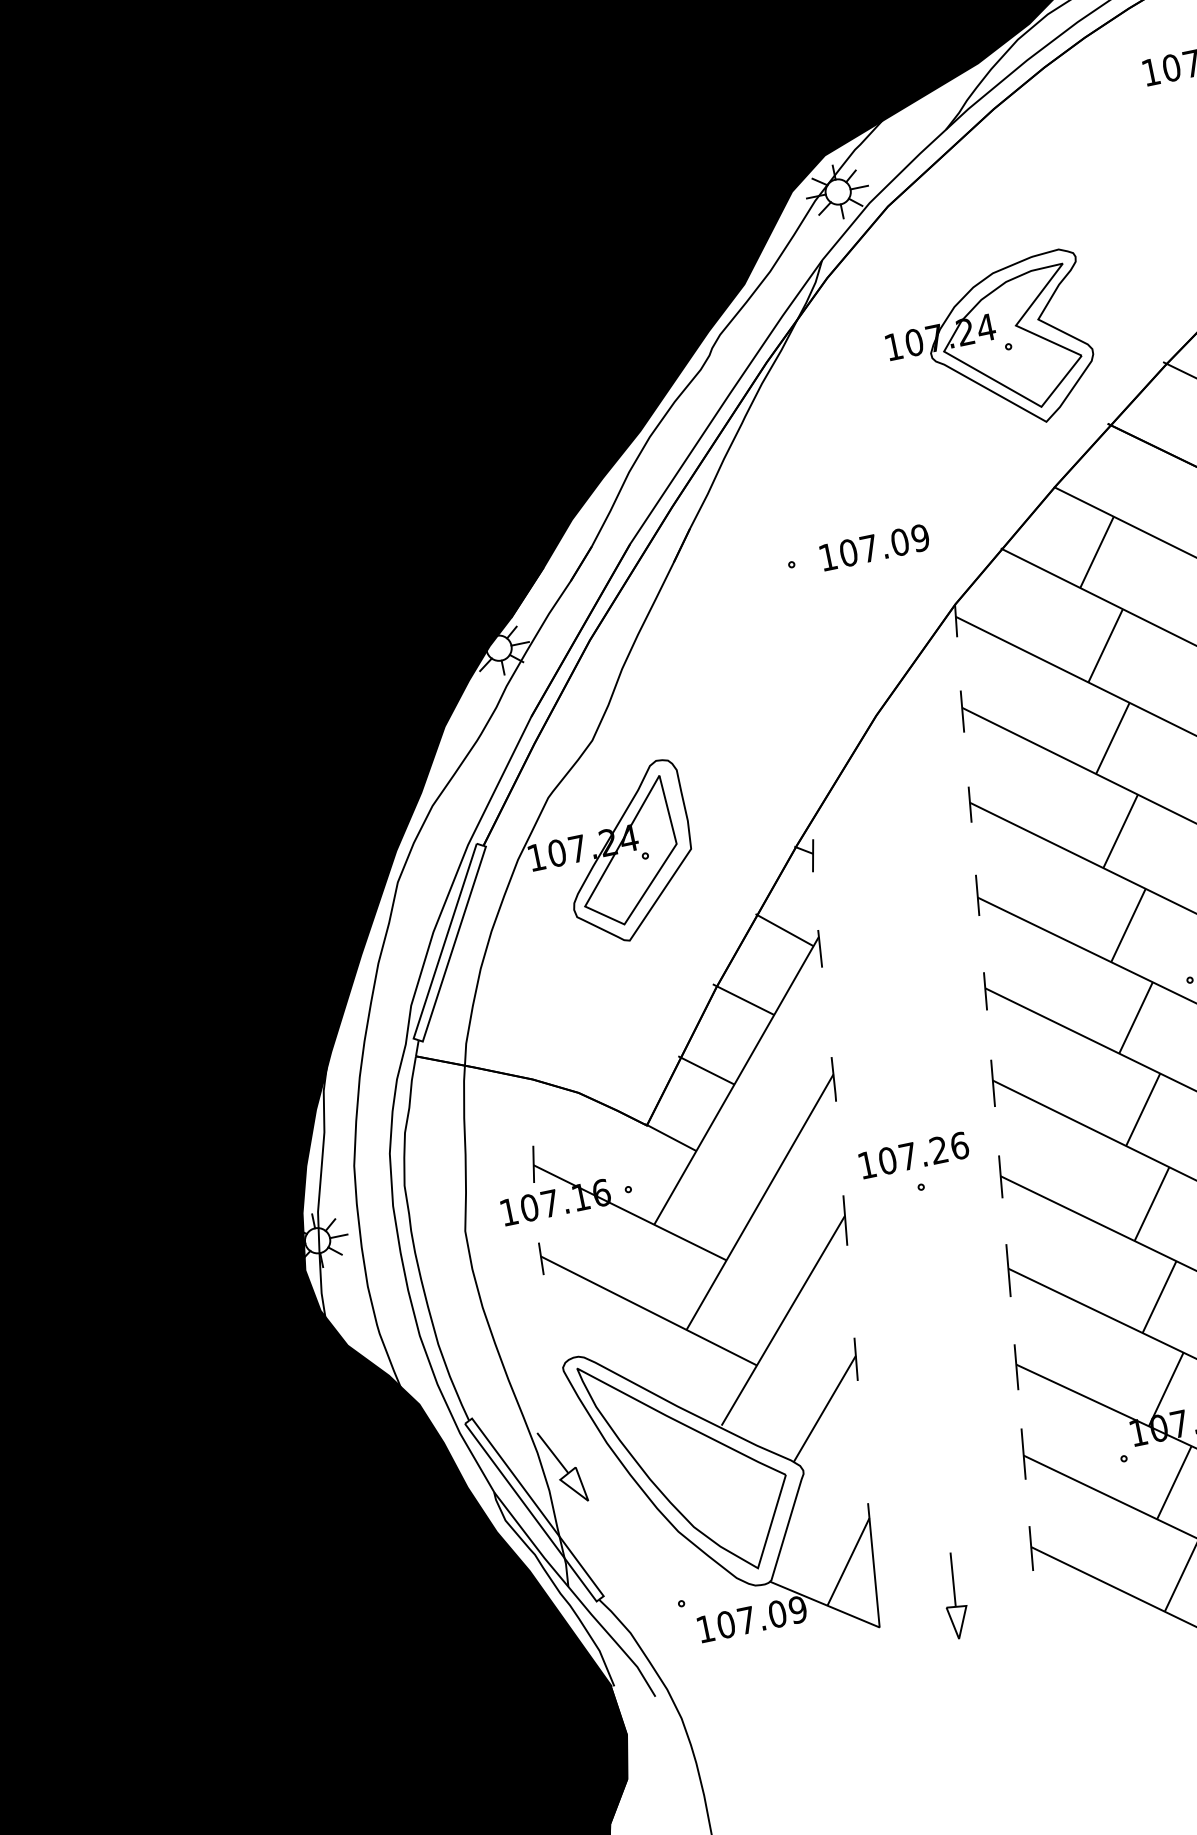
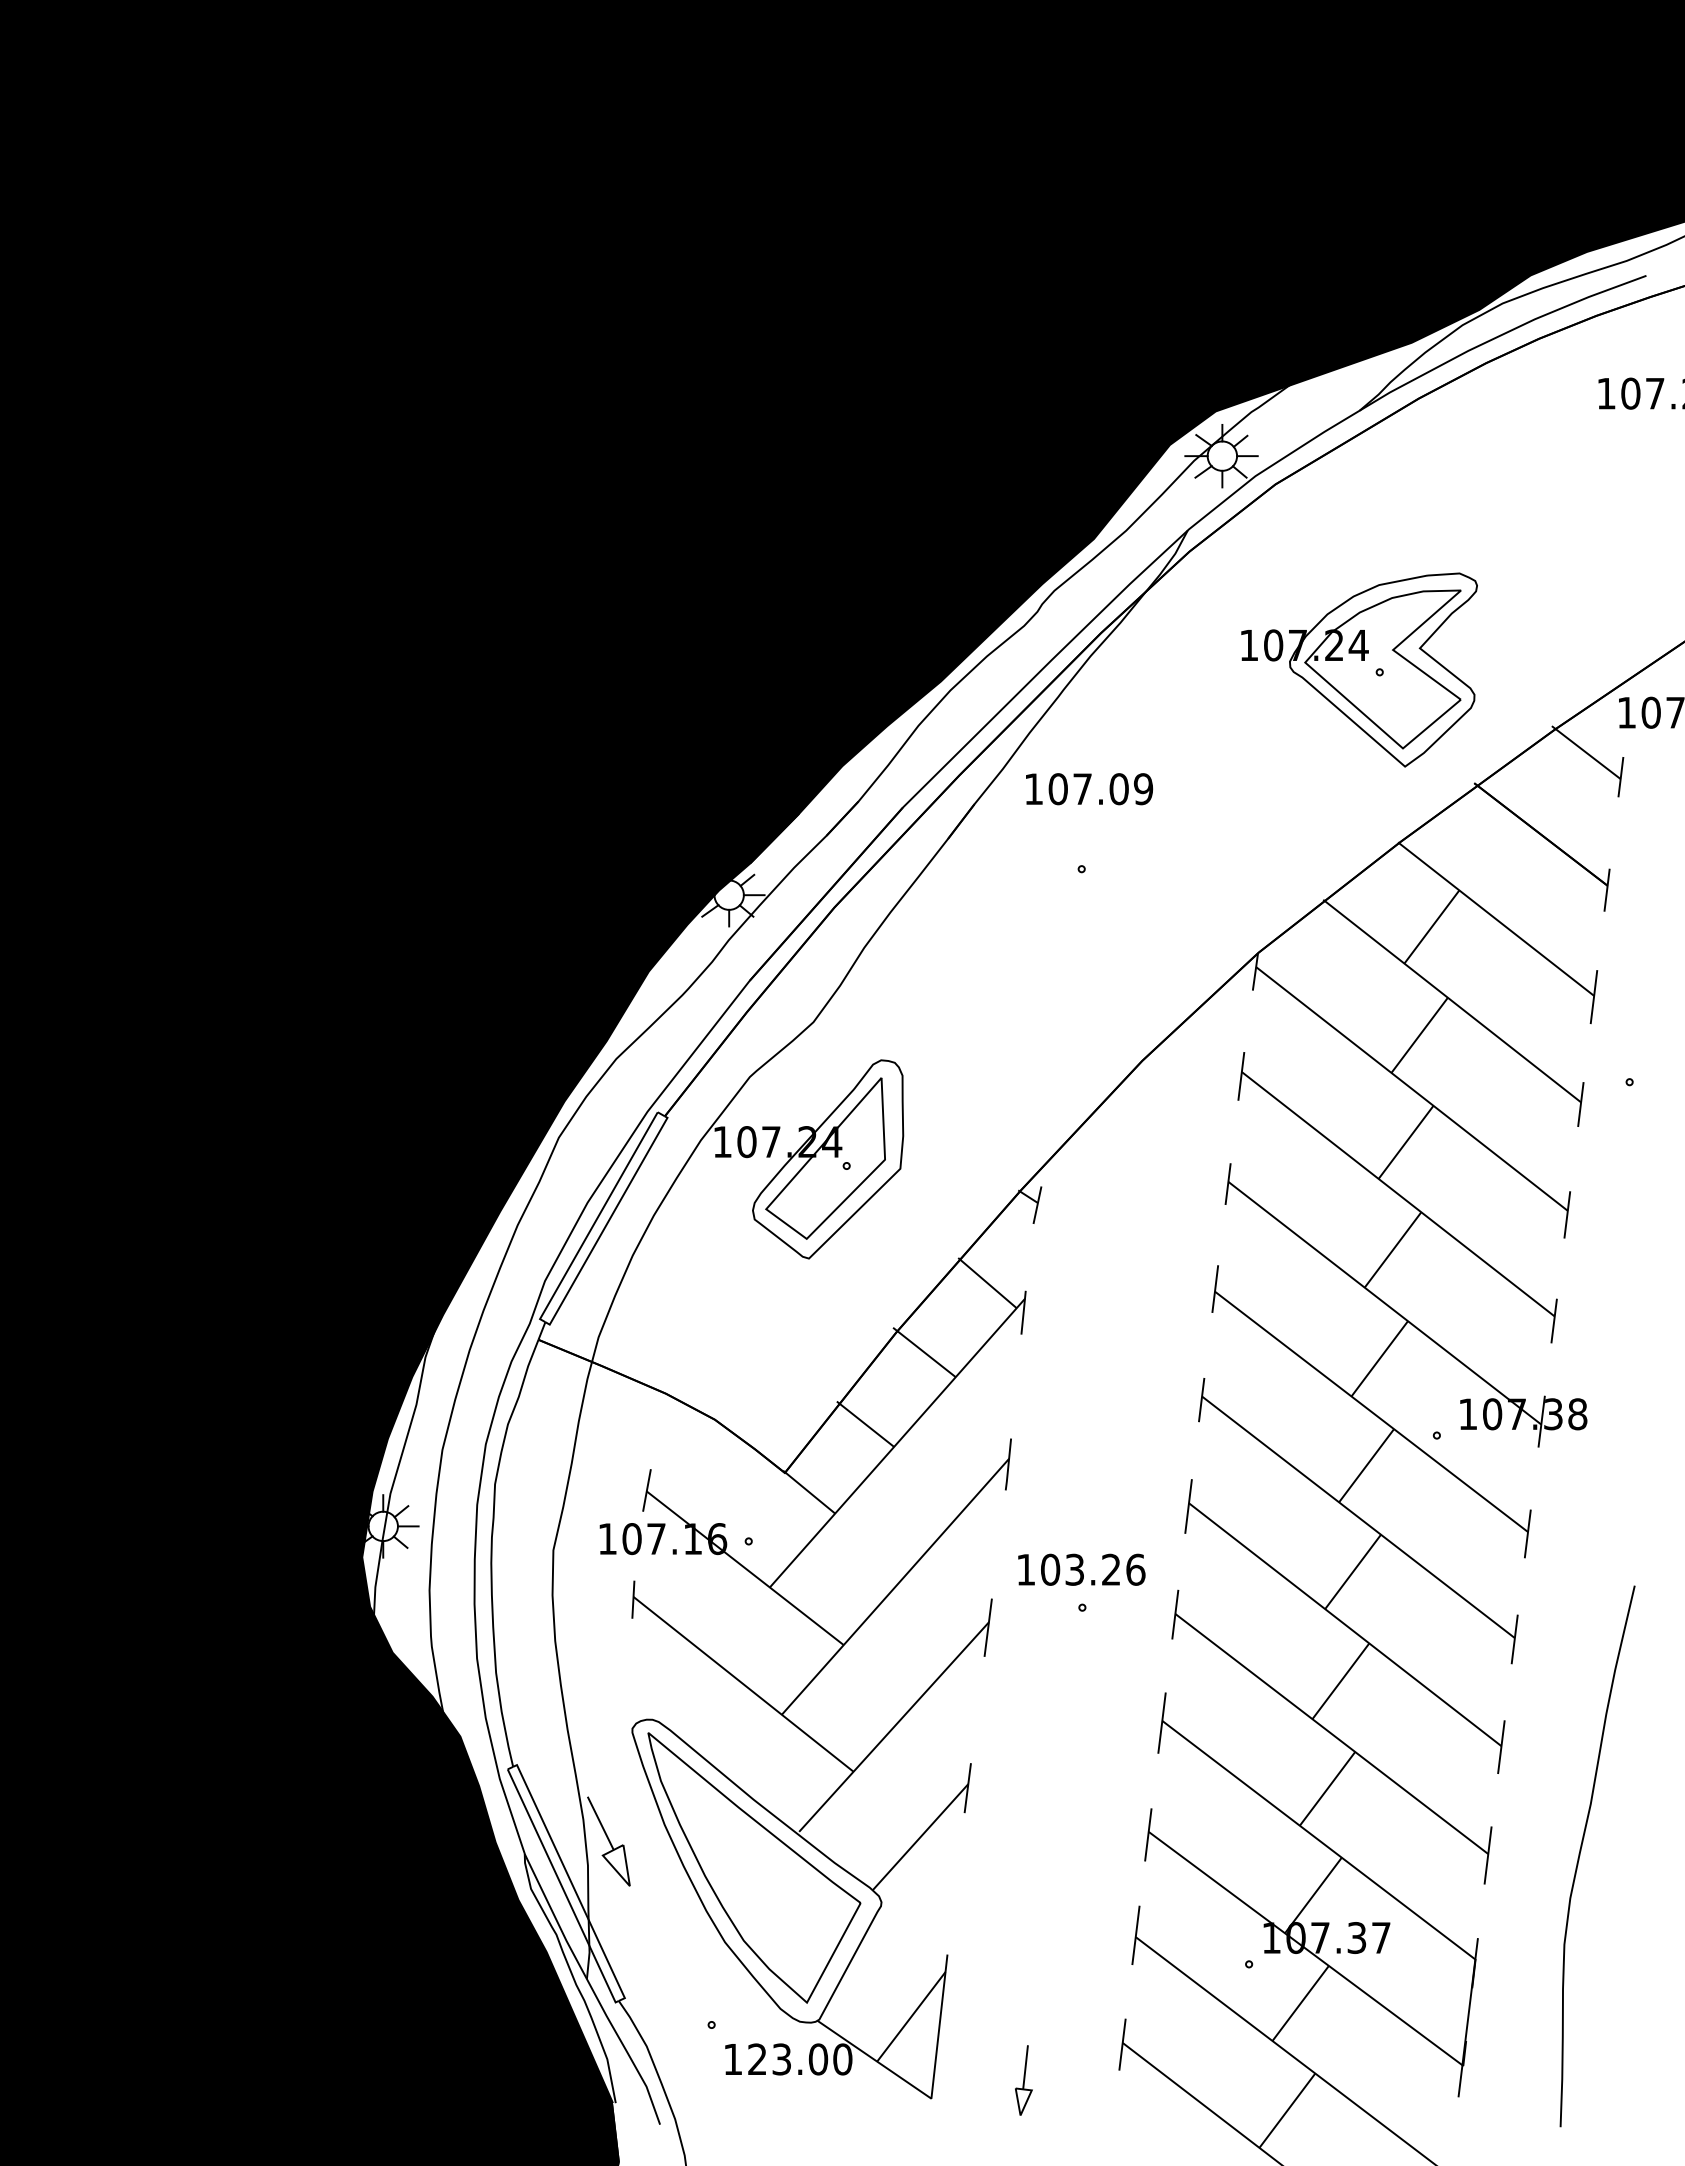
text: (875, 547) -> (1089, 789), moved
text: (907, 1156) -> (1074, 1569), 107.26 -> 103.26
part: (954, 1596) -> (1023, 2080), size x0.7
text: (762, 1617) -> (800, 2059), 107.09 -> 123.00

